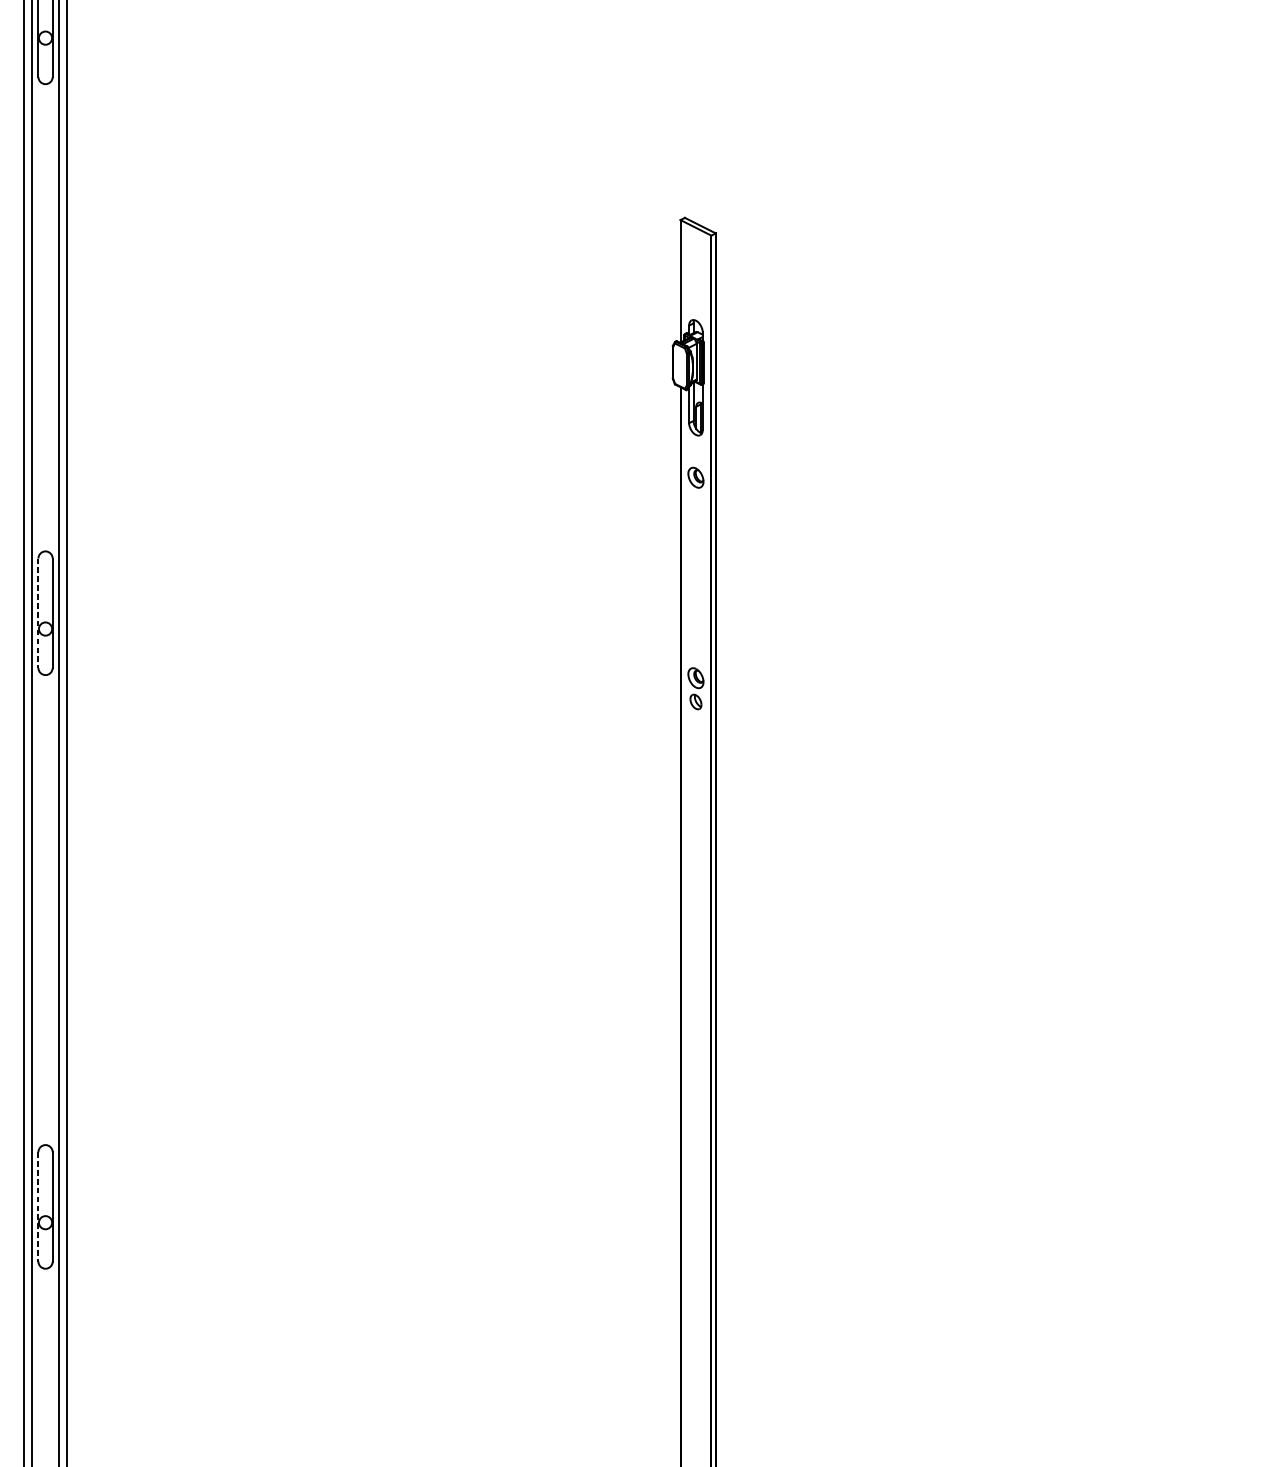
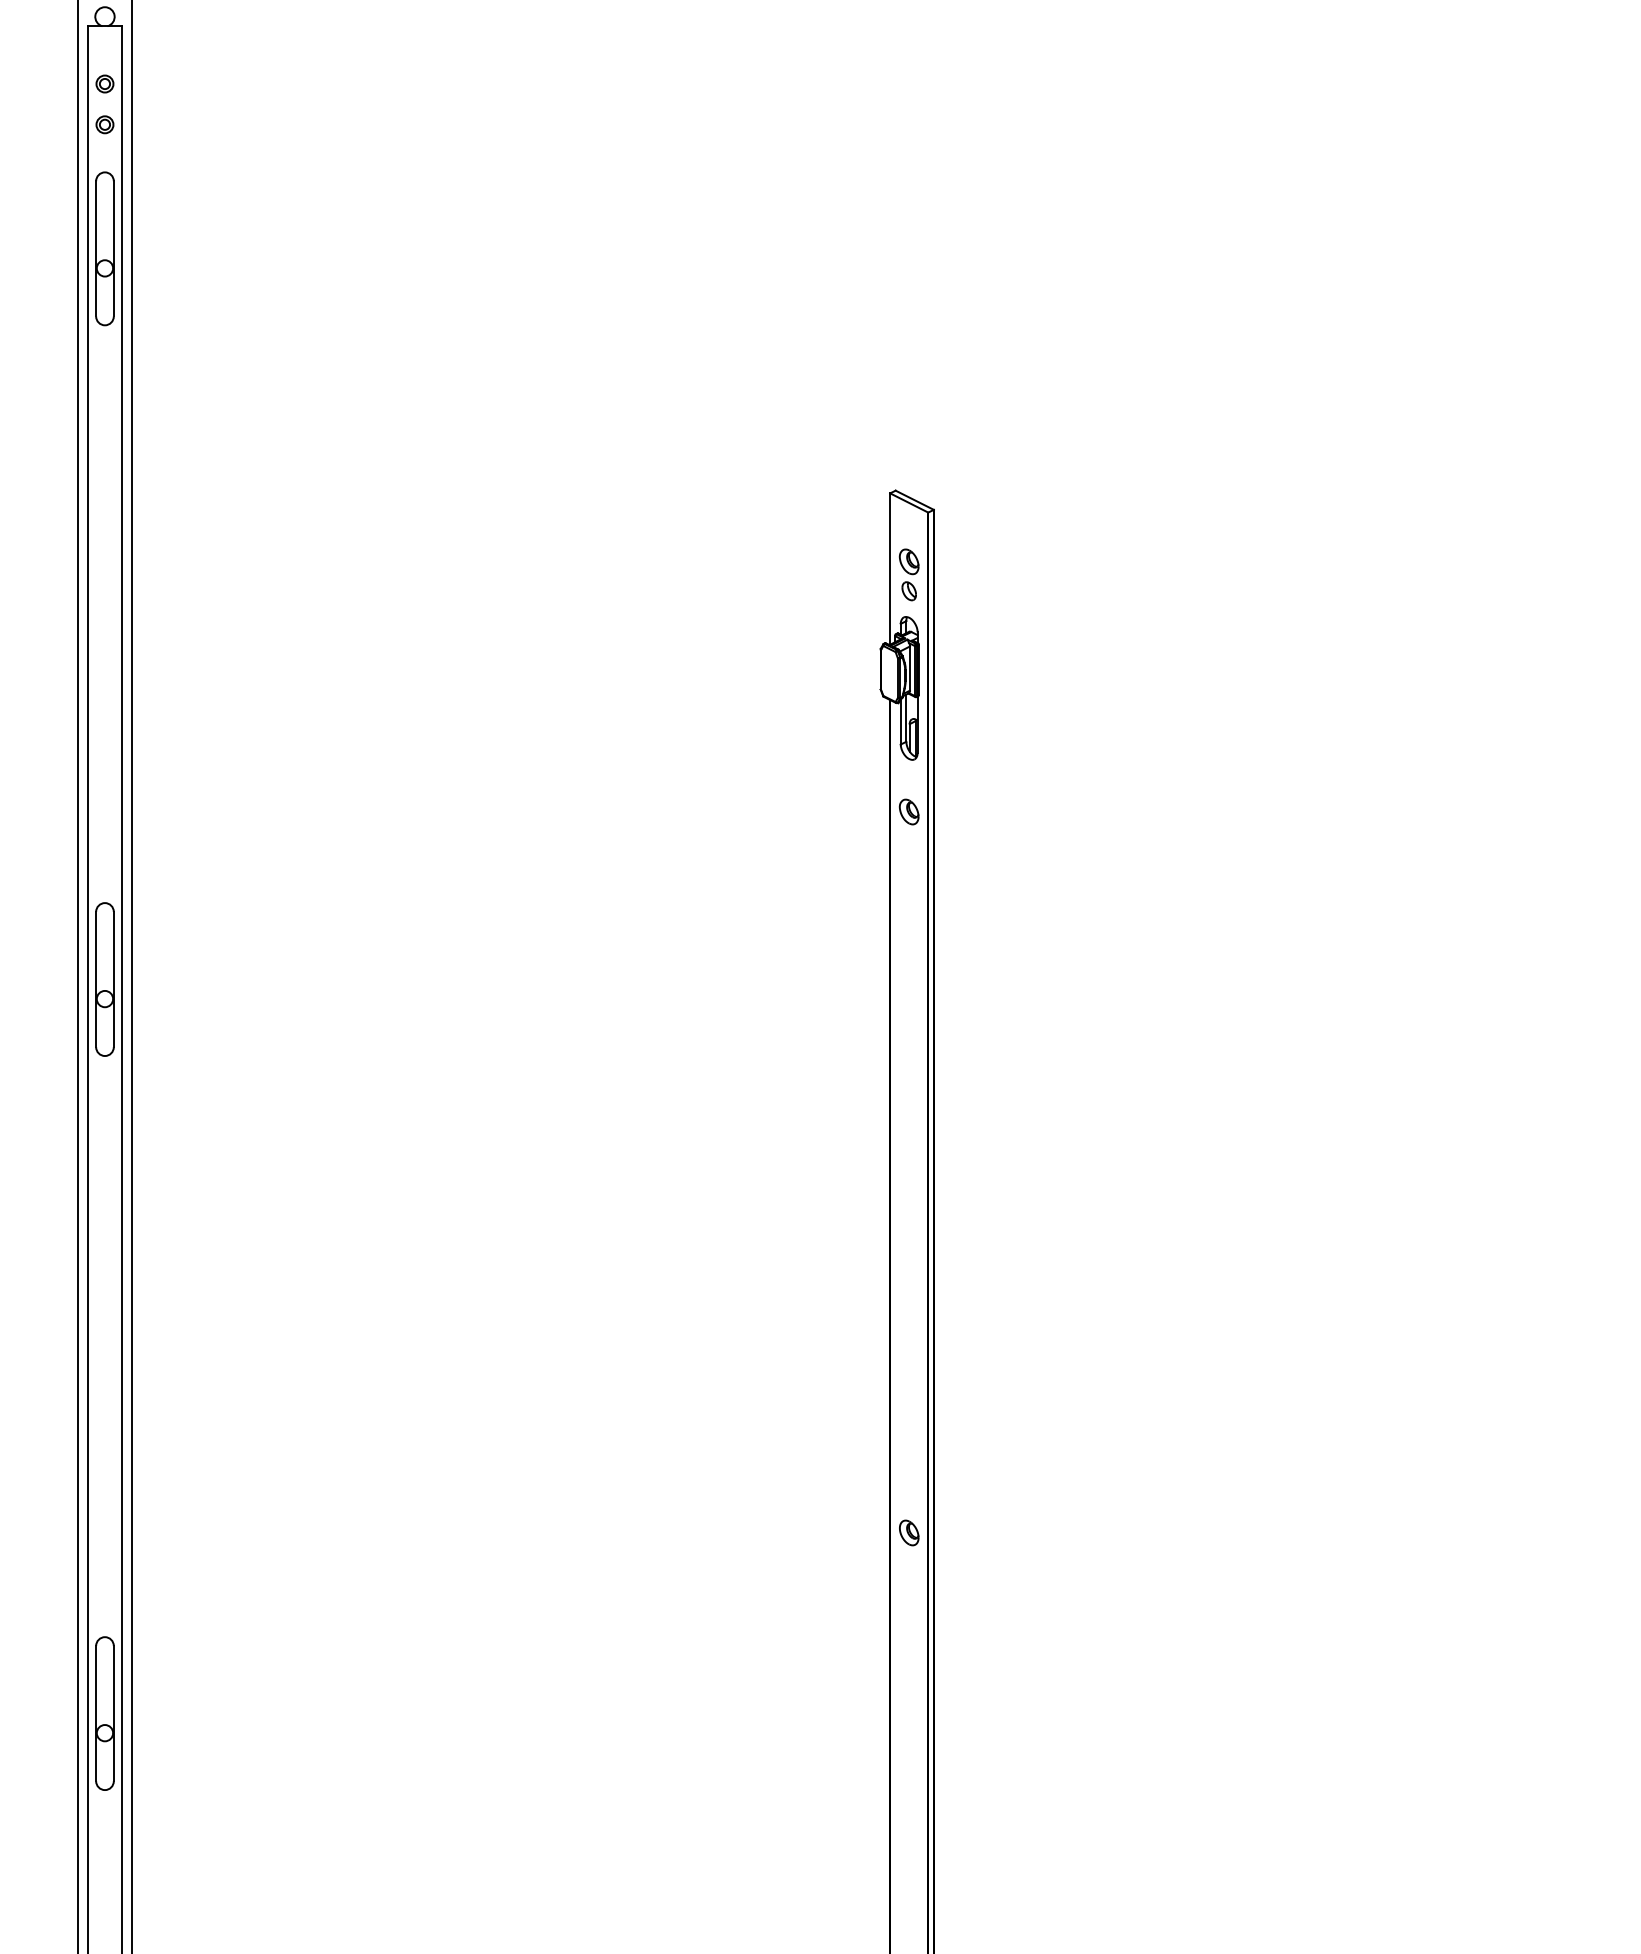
line: (38, 613) -> (96, 979), dashed -> solid
part: (695, 688) -> (908, 574), moved
part: (696, 1060) -> (909, 1532), added
line: (38, 1206) -> (96, 1713), dashed -> solid

